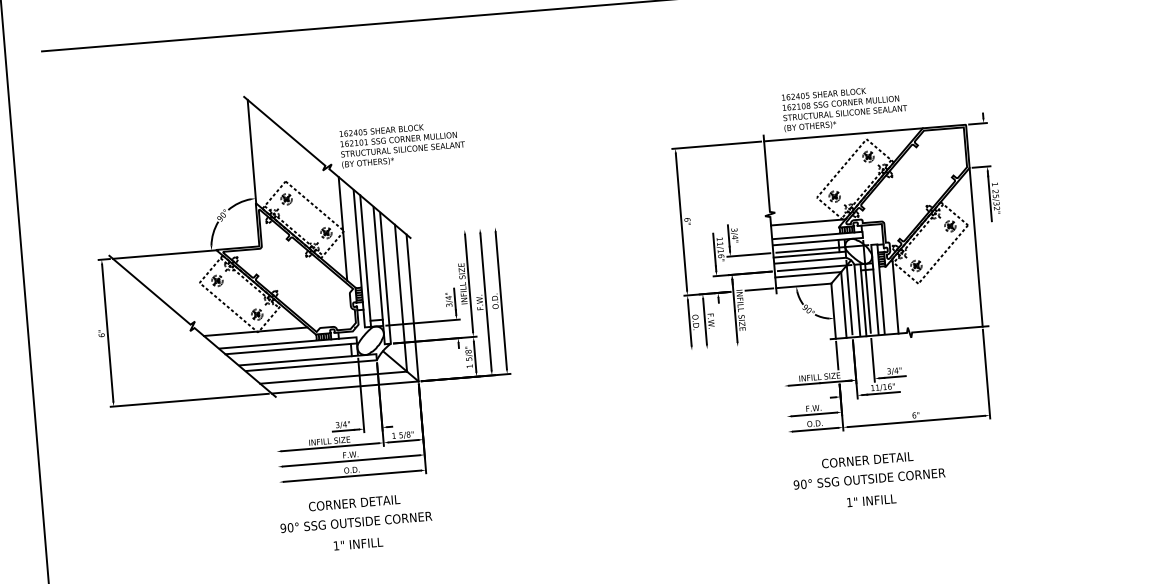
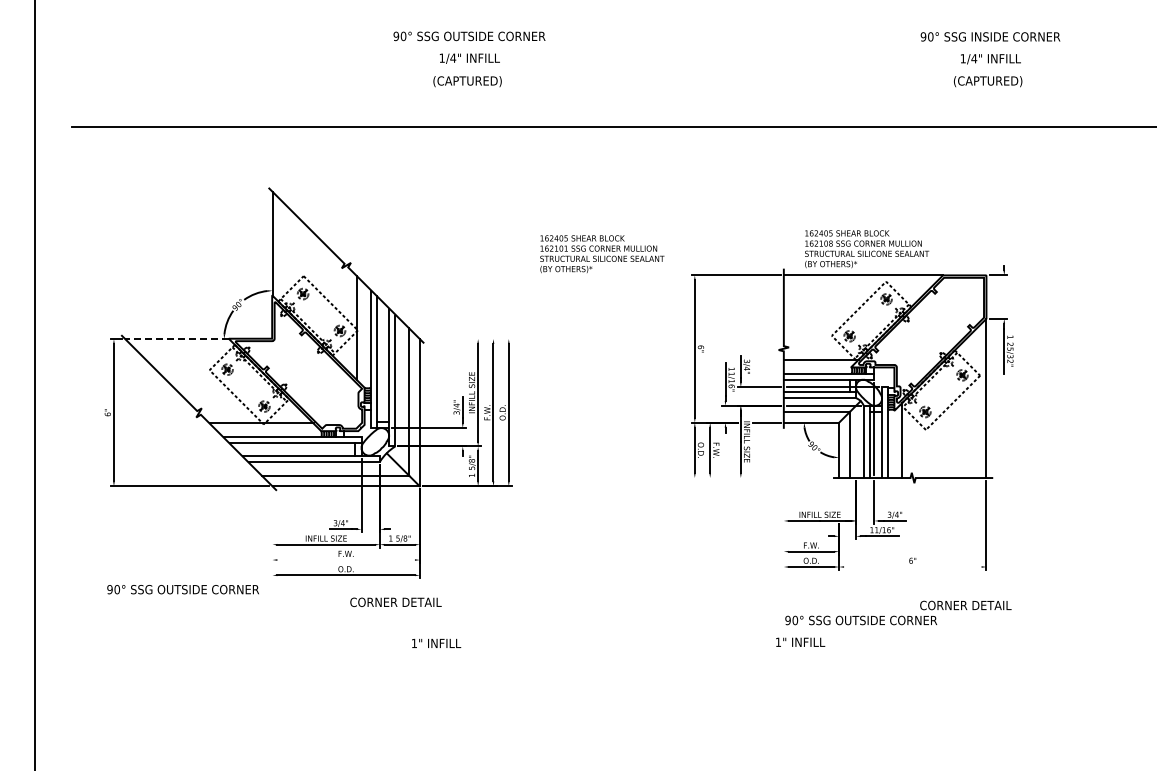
text: (402, 145) -> (602, 254), moved
line: (165, 254) -> (177, 339), solid -> dashed
line: (849, 296) -> (856, 437), removed
line: (837, 355) -> (839, 494), removed
line: (916, 421) -> (912, 567), removed
text: (867, 460) -> (965, 605), moved
line: (350, 461) -> (345, 560), removed
text: (871, 499) -> (800, 641), moved
text: (353, 502) -> (395, 601), moved
text: (355, 522) -> (182, 589), moved
text: (358, 544) -> (436, 643), moved

